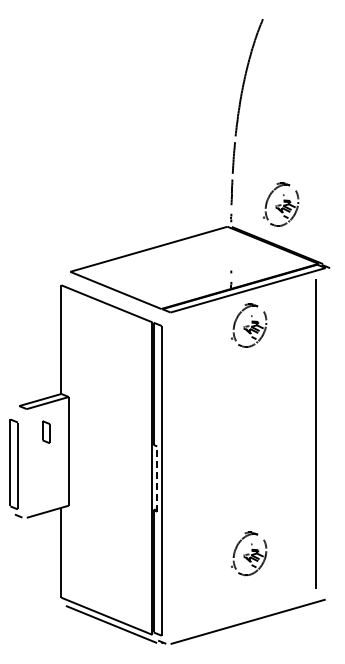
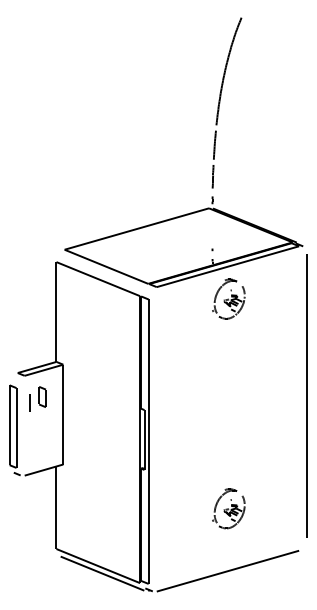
part: (280, 204) -> (257, 187), removed
line: (315, 433) -> (307, 395), moved
line: (31, 438) -> (29, 402), added
line: (157, 479) -> (144, 440), dashed -> solid

